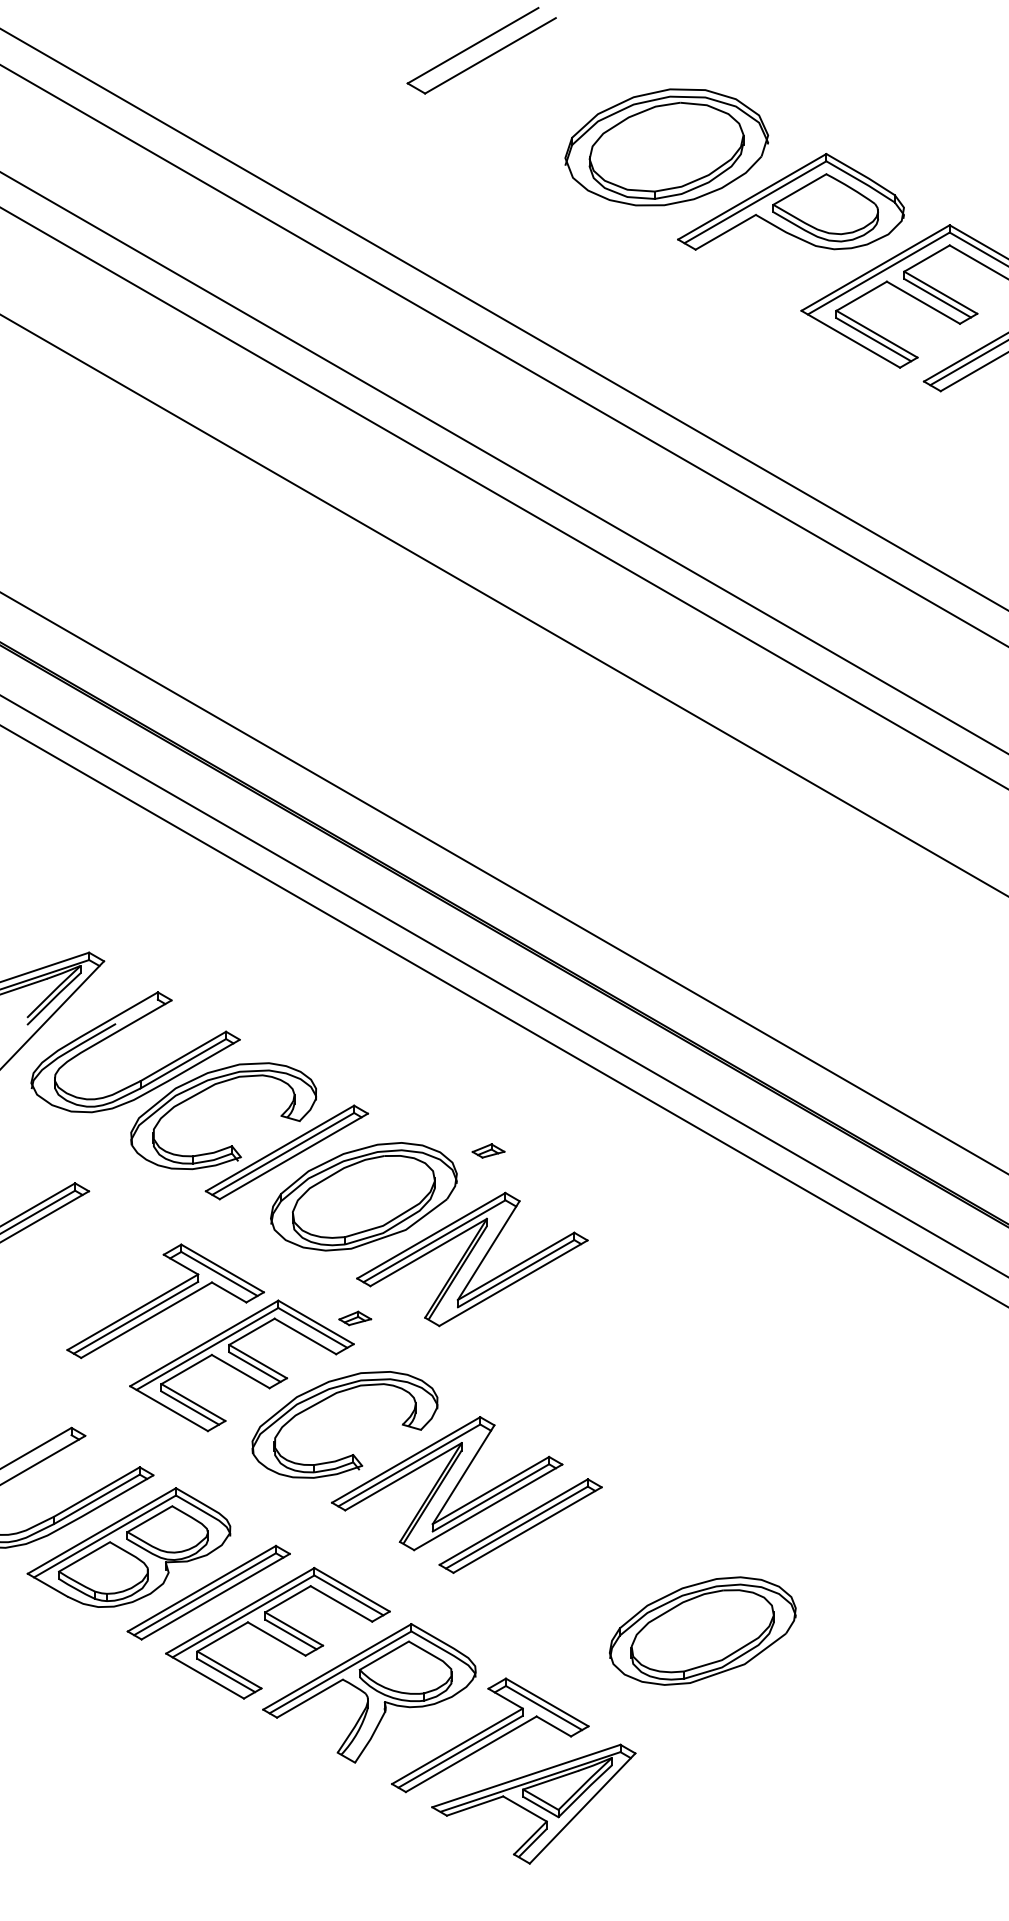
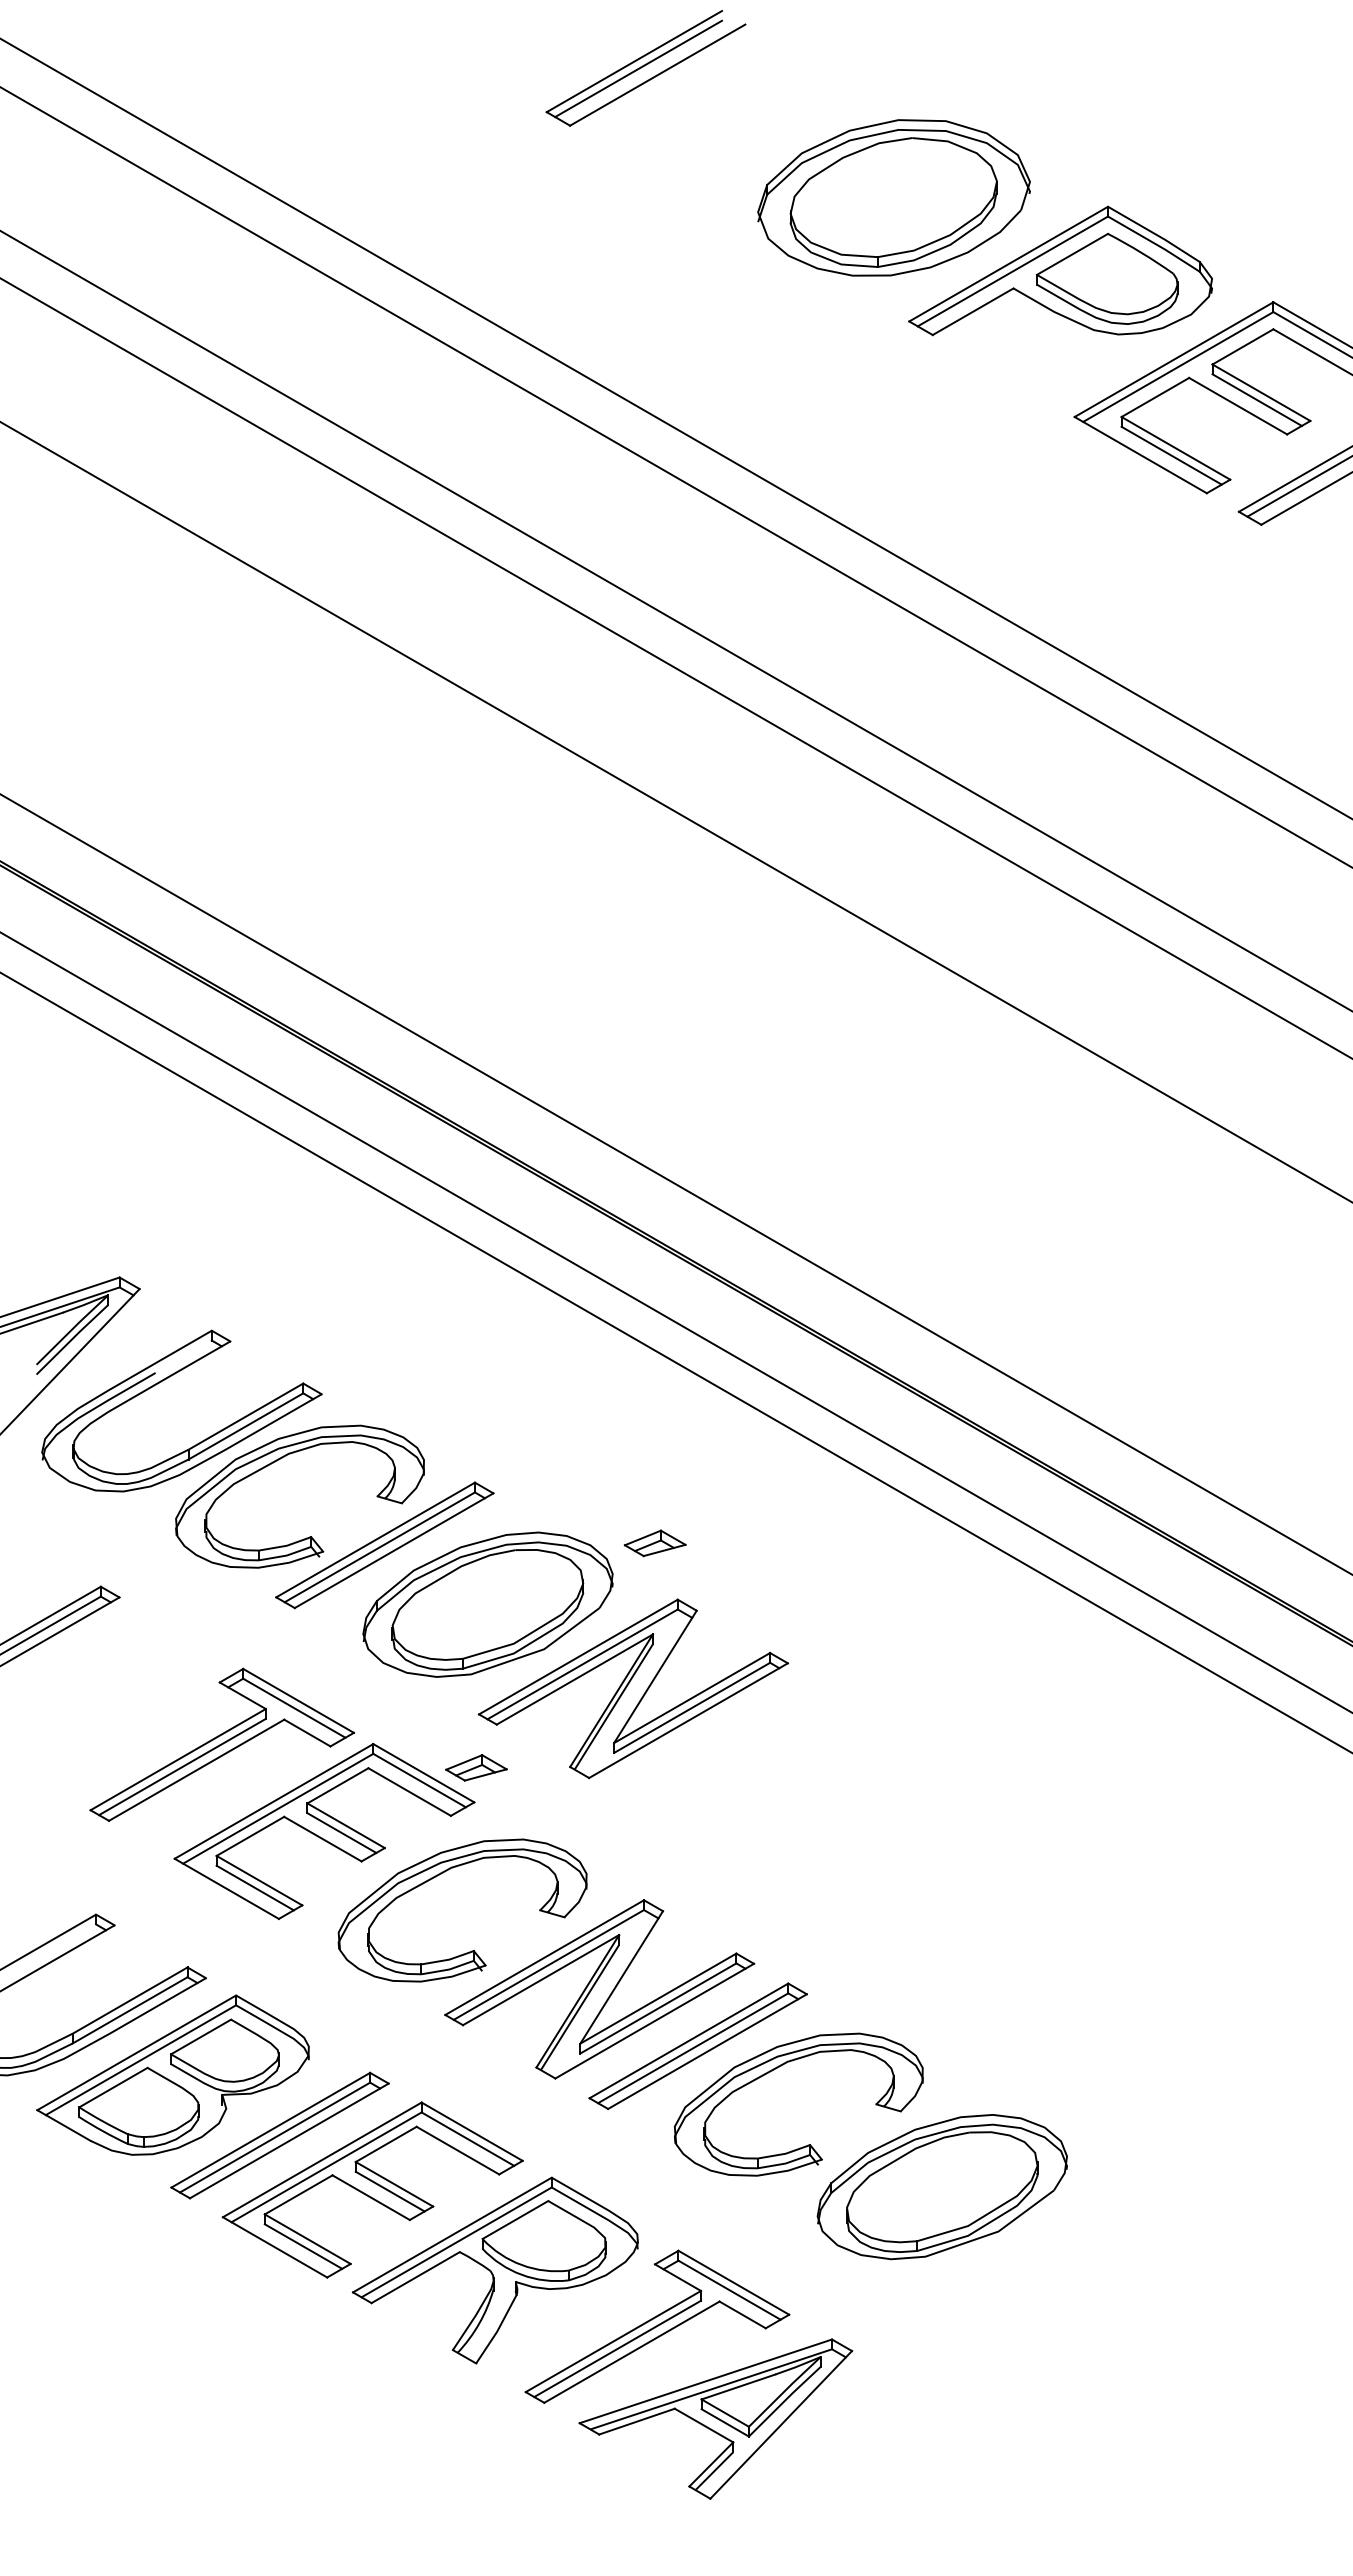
line: (476, 50) -> (638, 68), added
part: (488, 1151) -> (654, 1543), size x1.43
part: (355, 1318) -> (476, 1767), size x1.43
part: (602, 1599) -> (808, 2144), added

